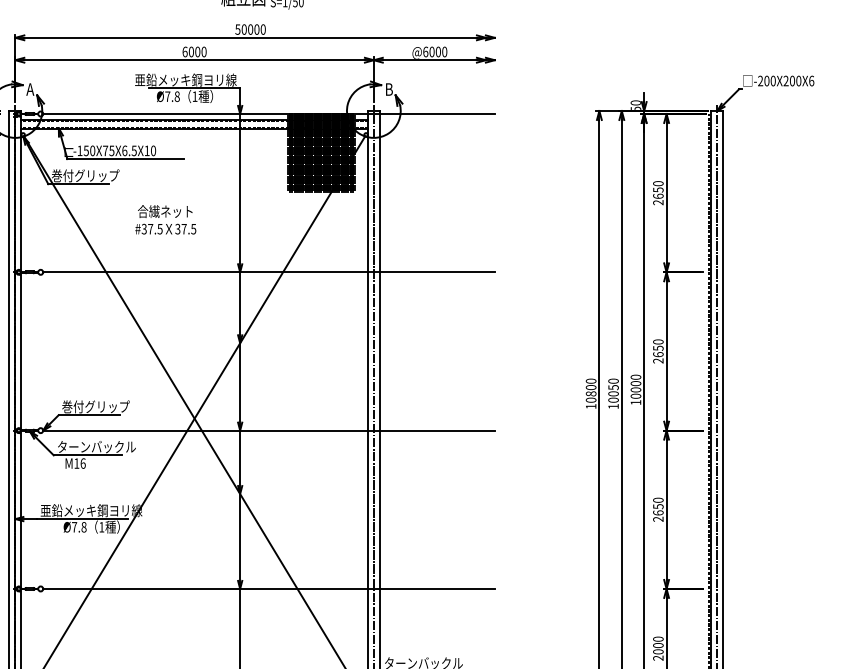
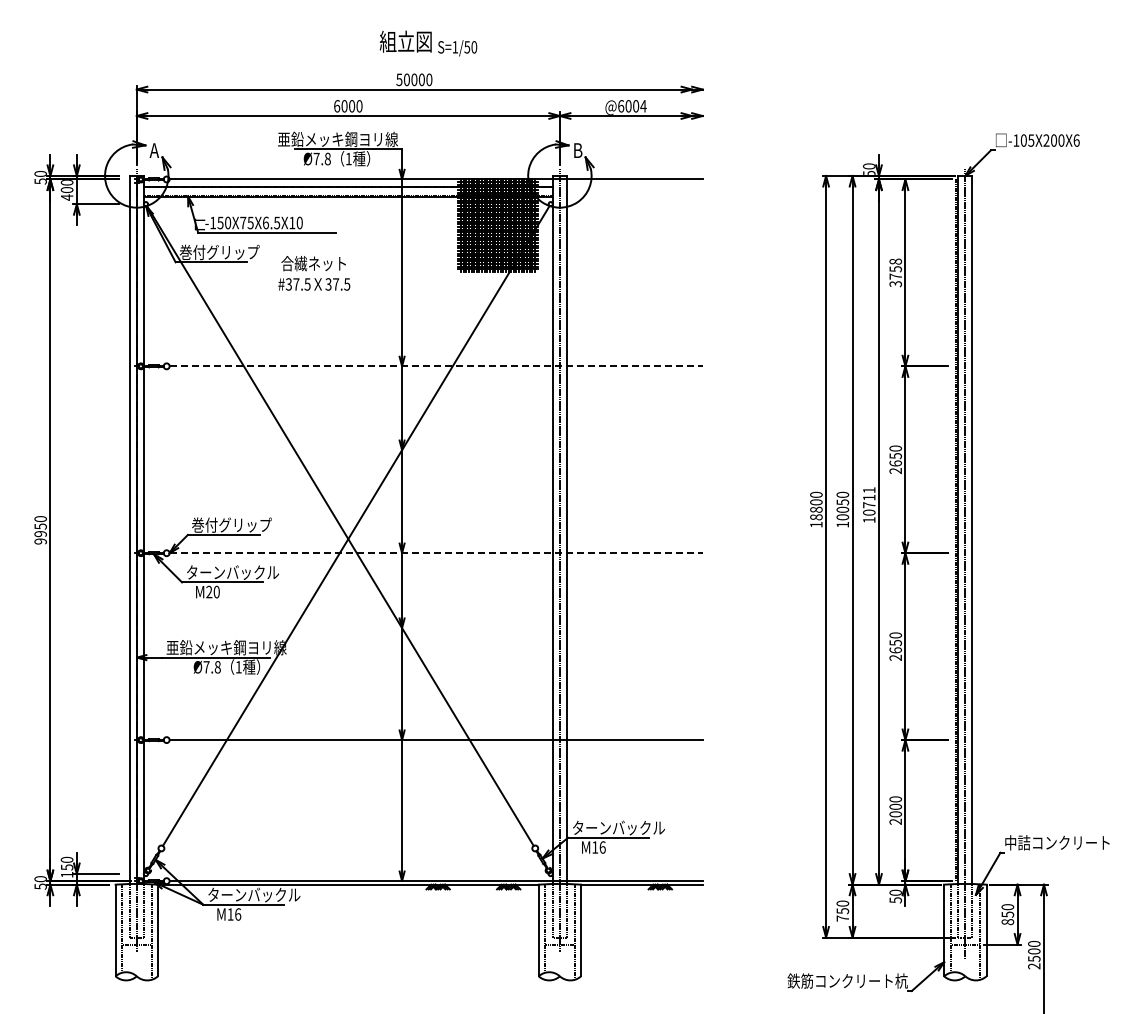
text: (444, 52) -> (643, 106), @6000 -> @6004
text: (766, 80) -> (1023, 140), -200X200X6 -> -105X200X6
text: (658, 192) -> (895, 272), 2650 -> 3758
text: (165, 219) -> (314, 273), moved
line: (269, 272) -> (436, 366), solid -> dashed
text: (636, 383) -> (869, 497), 10000 -> 10711
text: (591, 400) -> (816, 517), 10800 -> 18800
line: (269, 430) -> (436, 553), solid -> dashed
text: (79, 463) -> (212, 591), M16 -> M20

